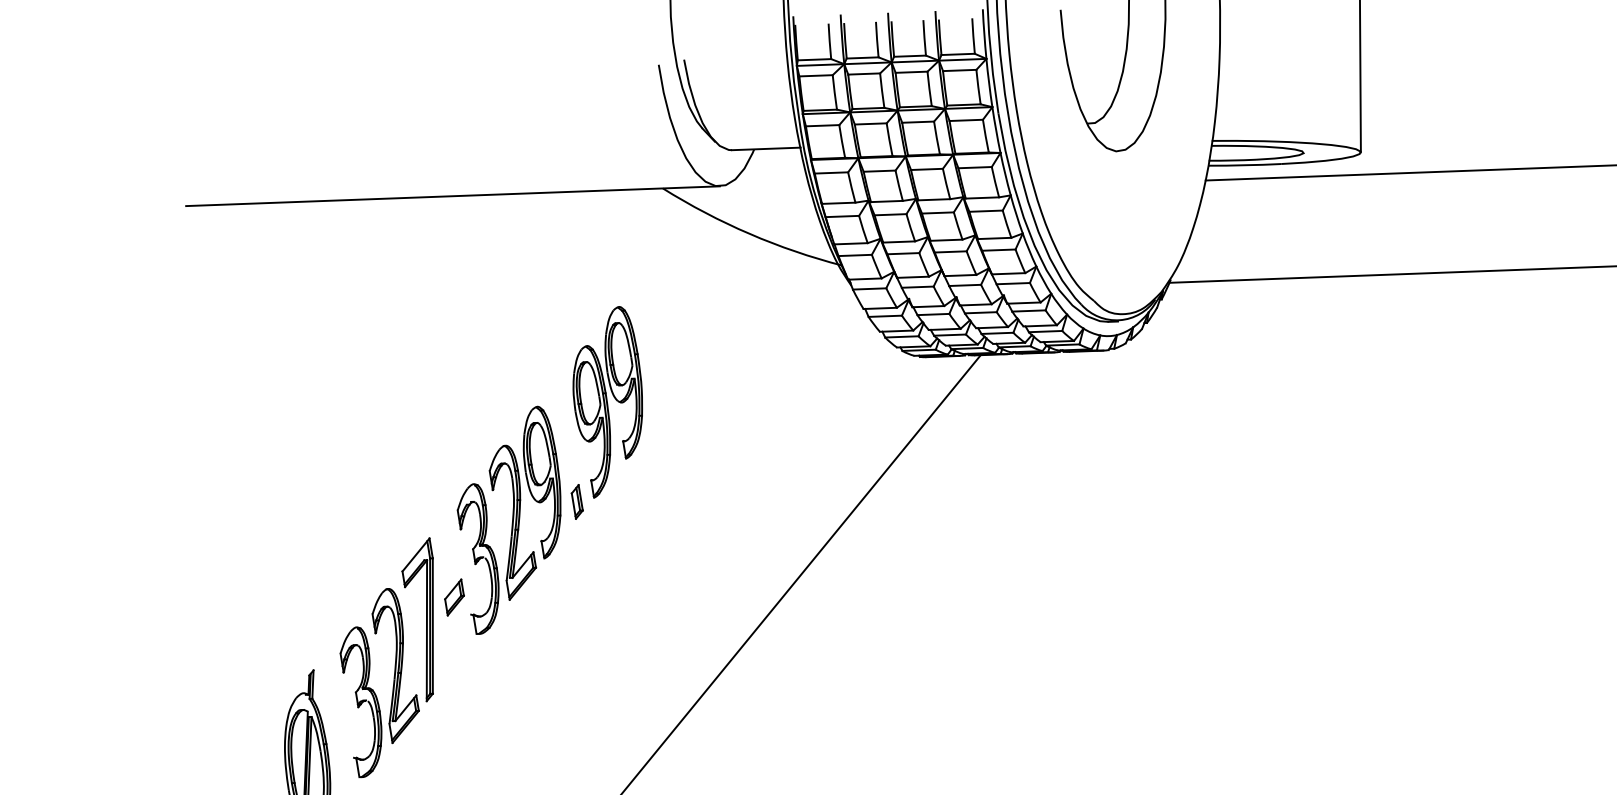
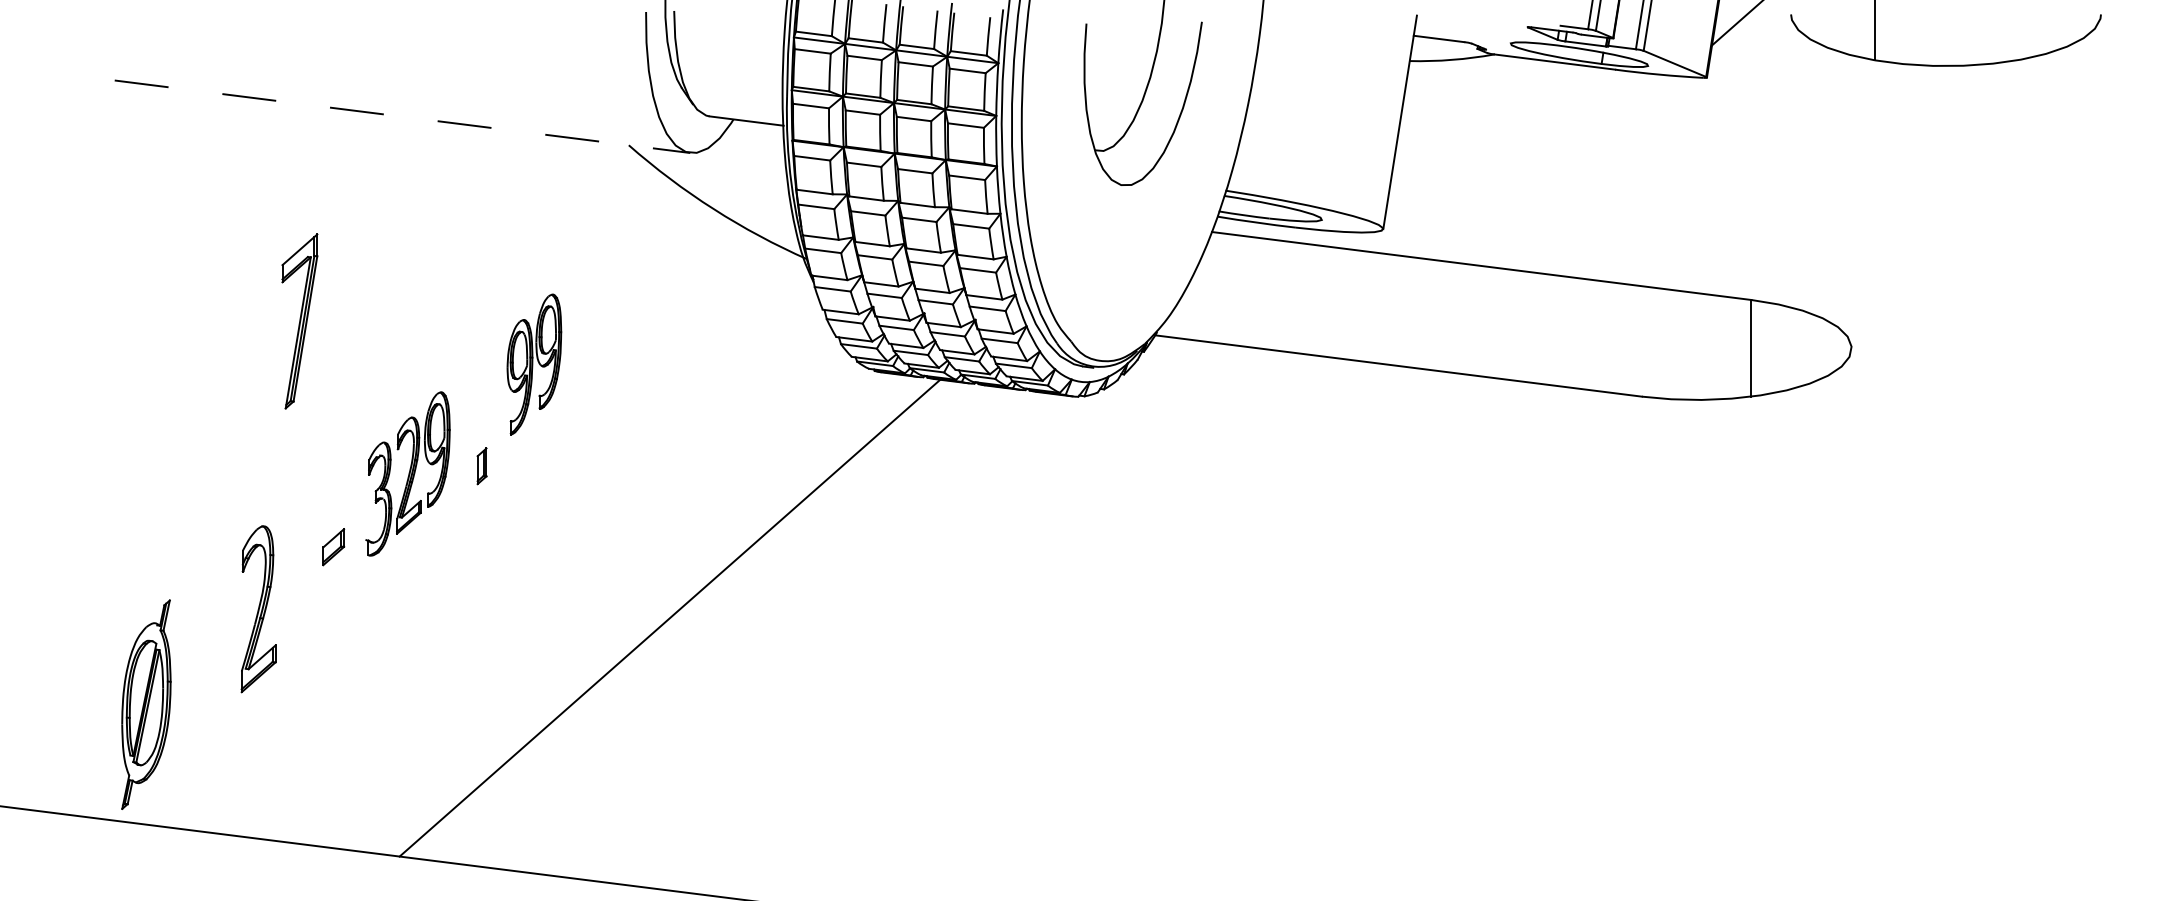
line: (453, 195) -> (403, 116), solid -> dashed
part: (609, 401) -> (534, 364), size x0.7
part: (510, 519) -> (407, 473), size x0.7
part: (426, 620) -> (299, 321), moved
part: (361, 701) -> (215, 642), removed

